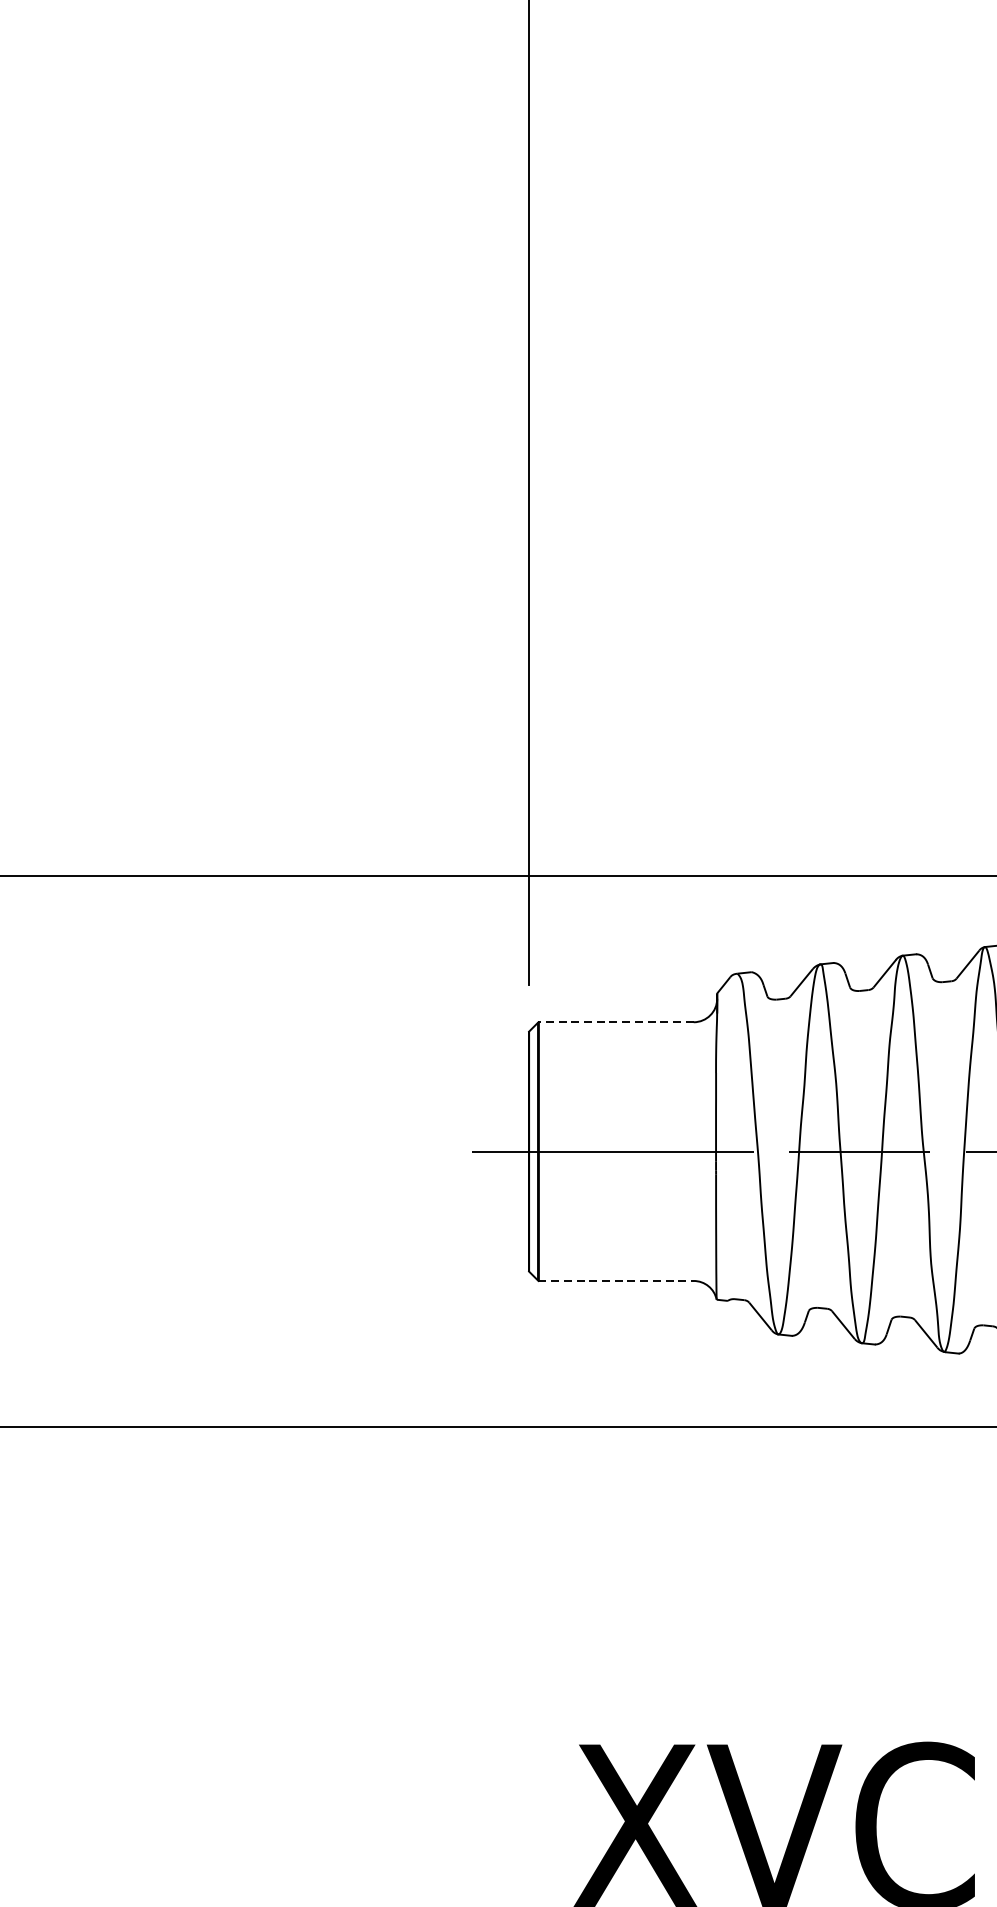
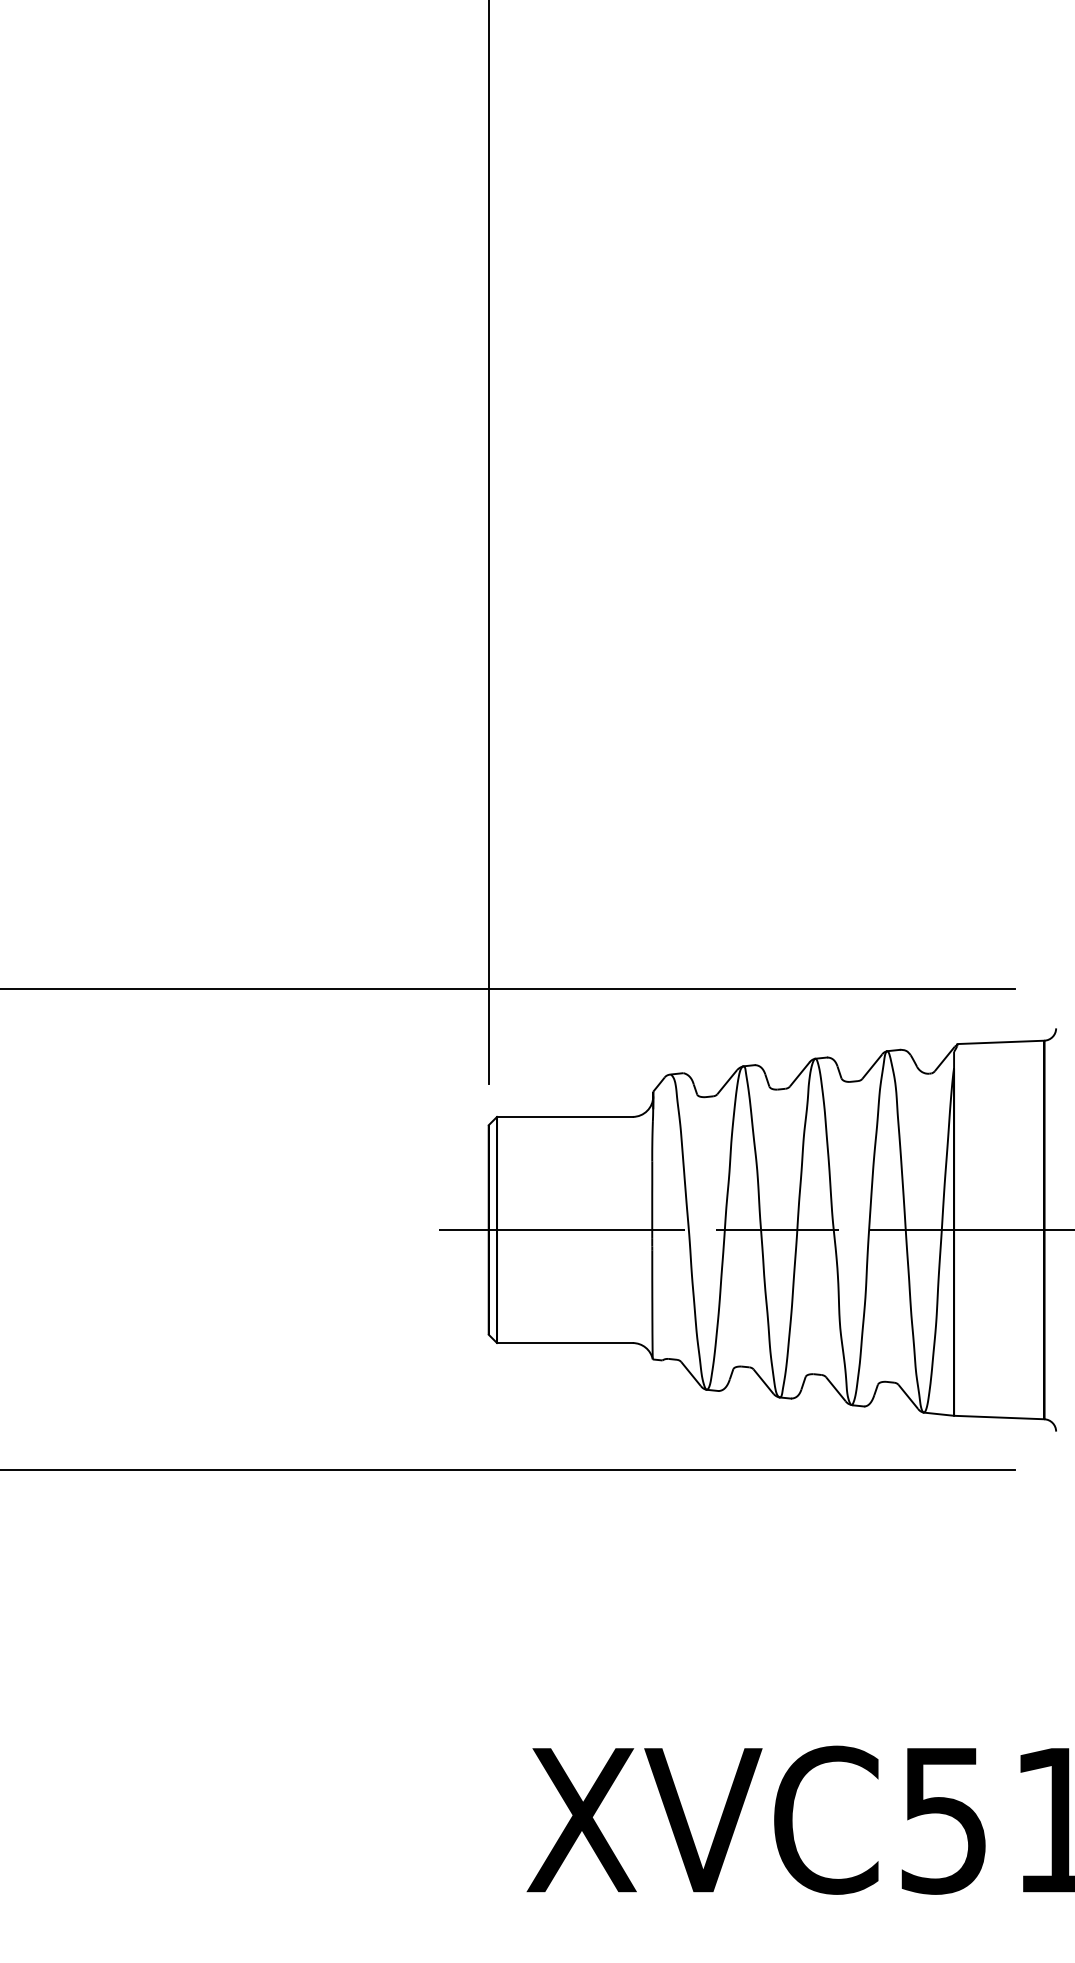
line: (615, 1021) -> (564, 1116), dashed -> solid
line: (615, 1281) -> (564, 1343), dashed -> solid

